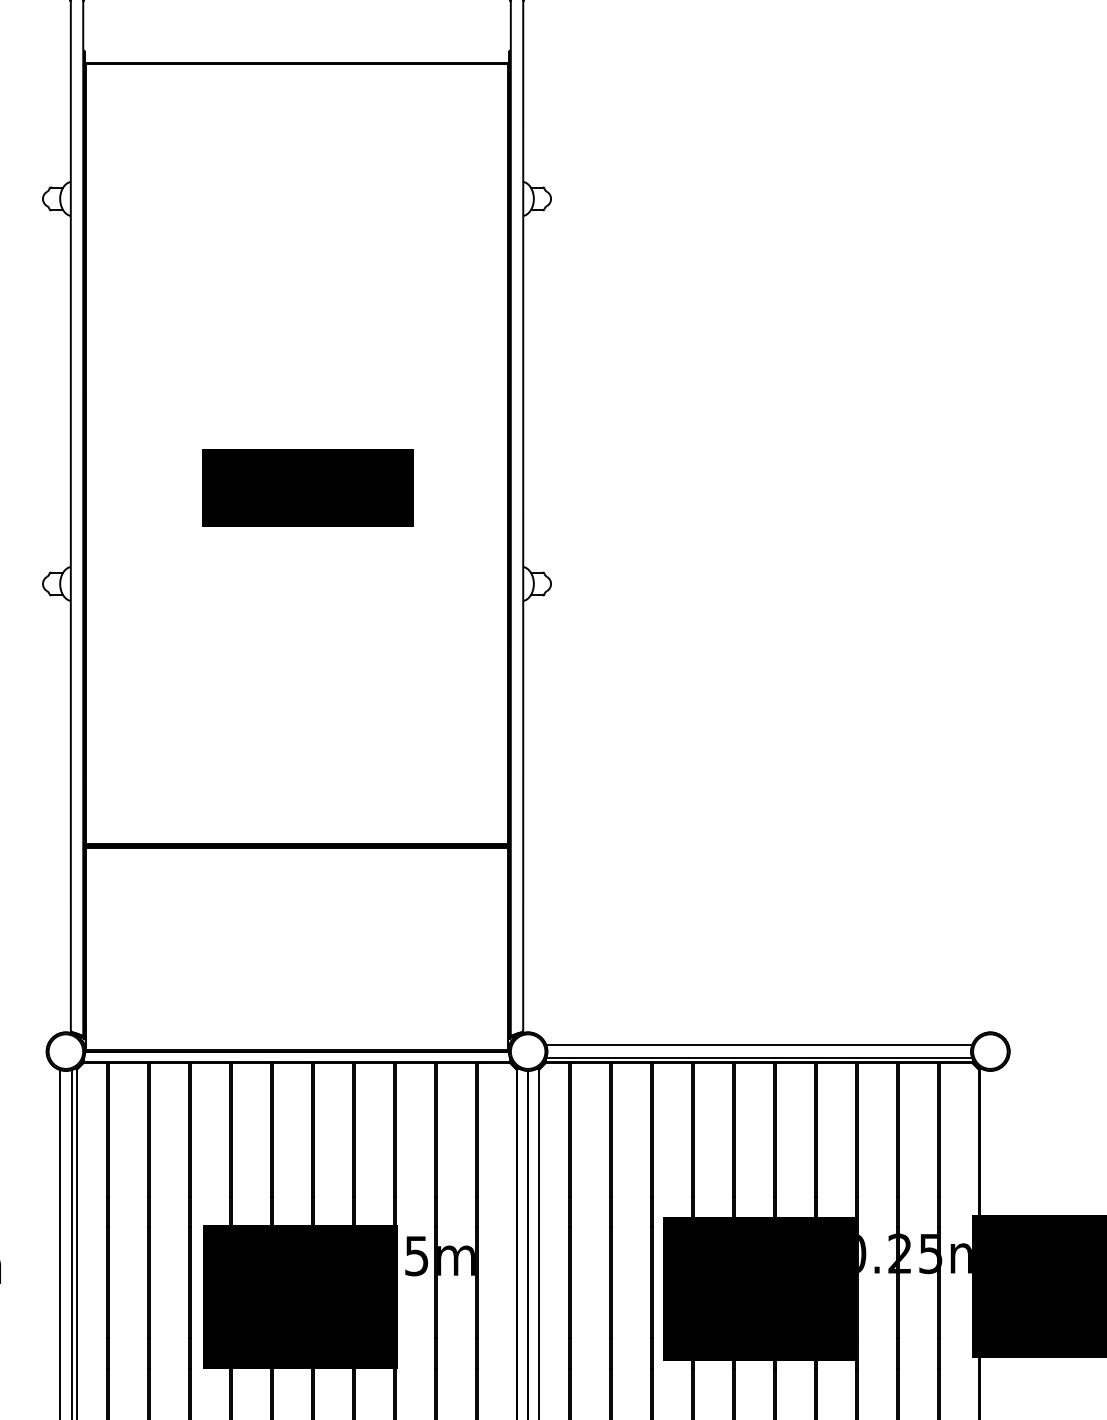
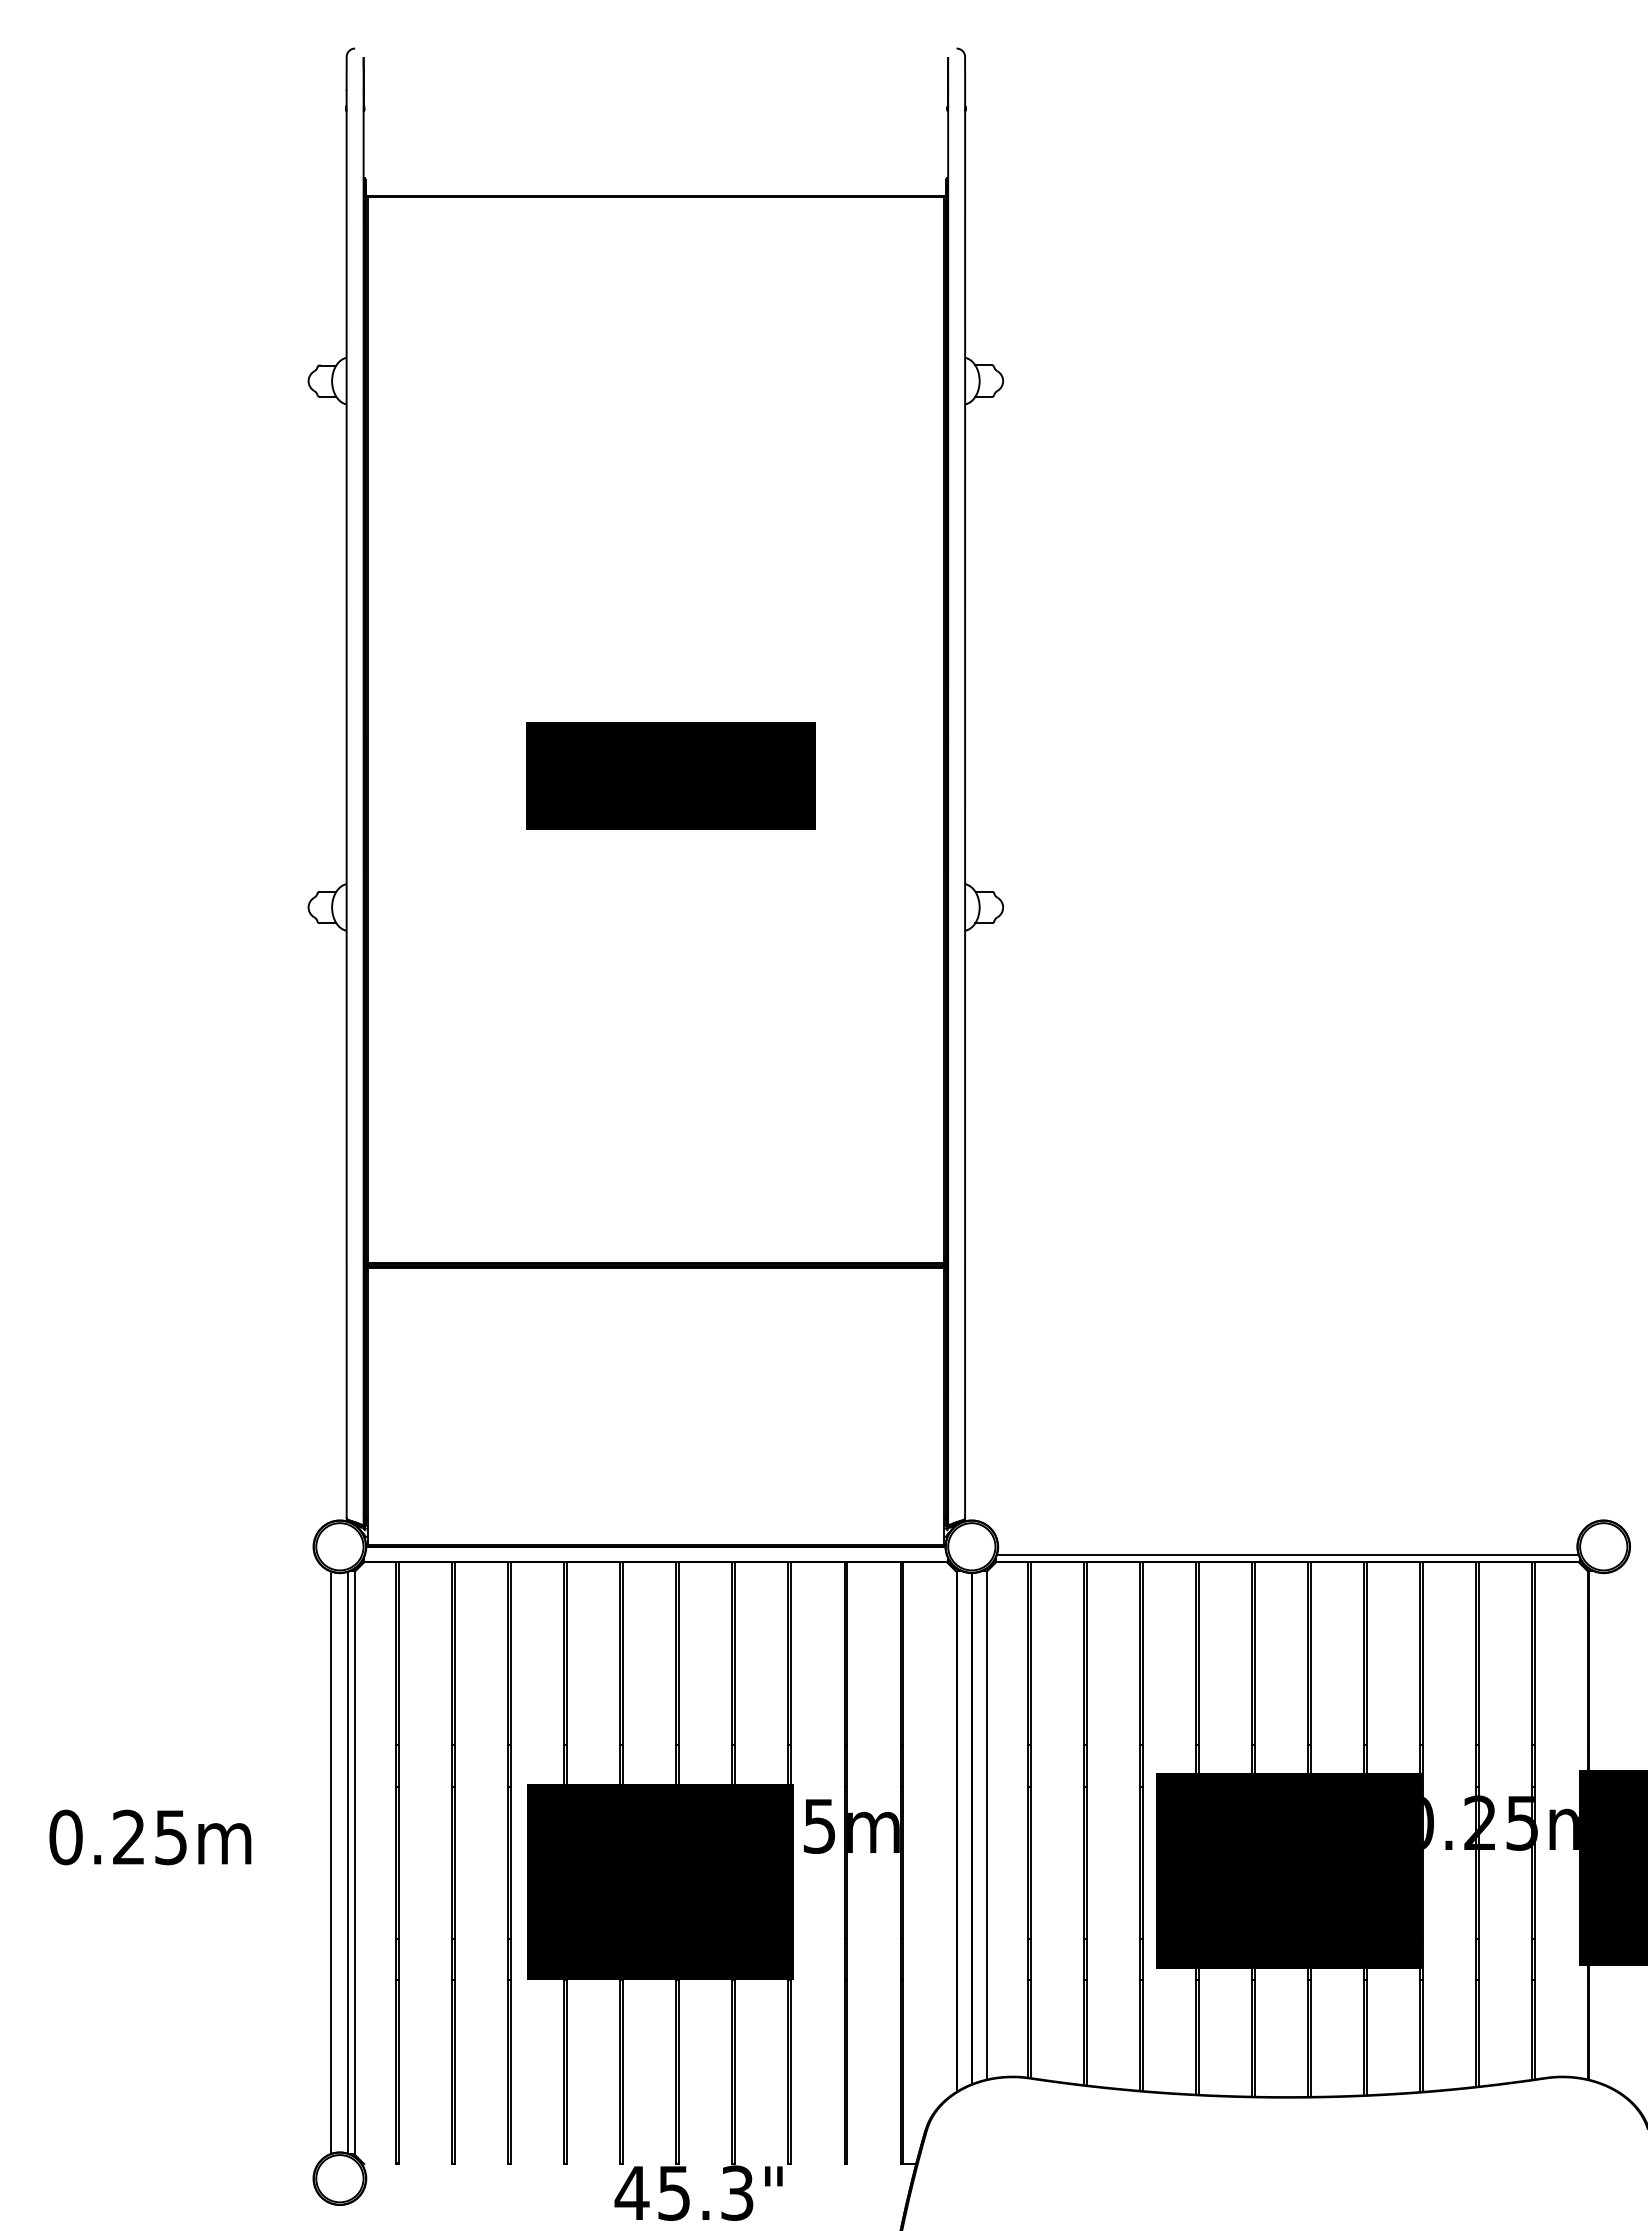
line: (759, 1045) -> (1287, 1538), removed

